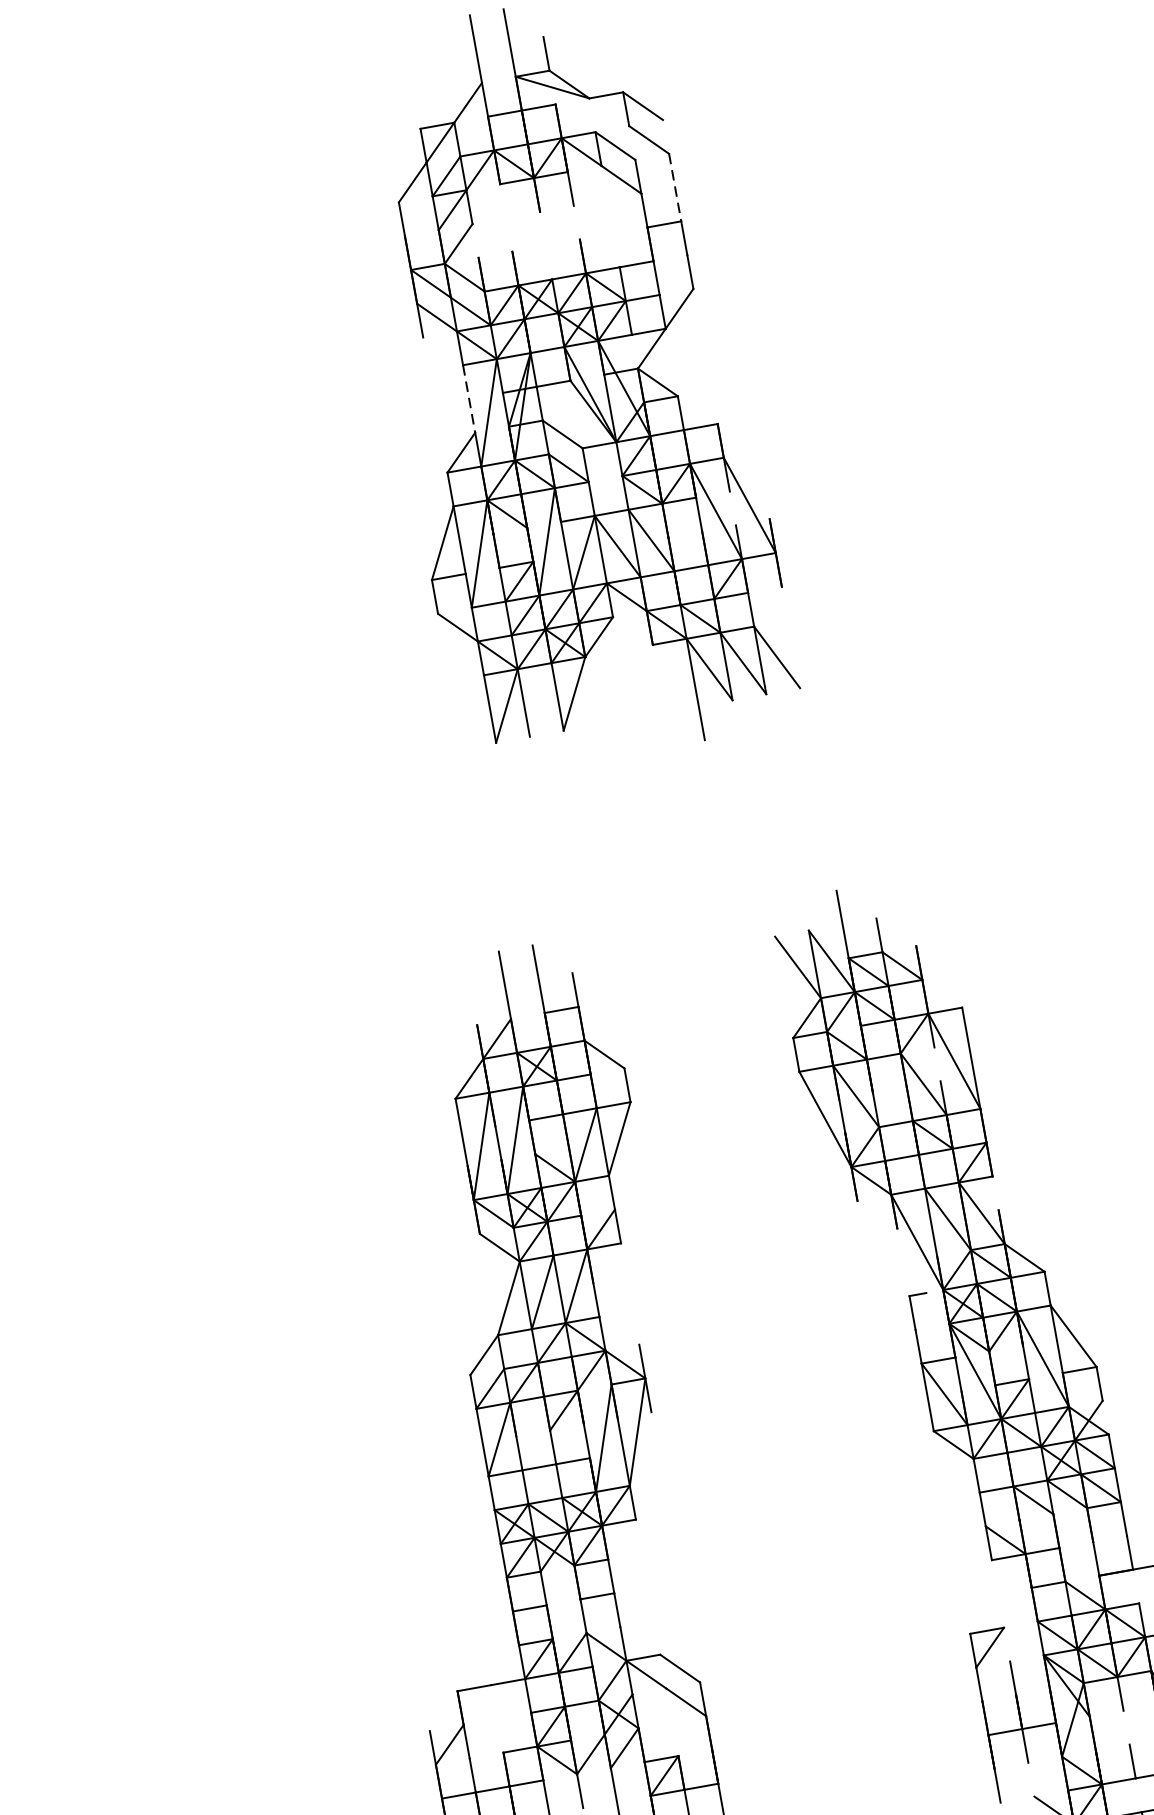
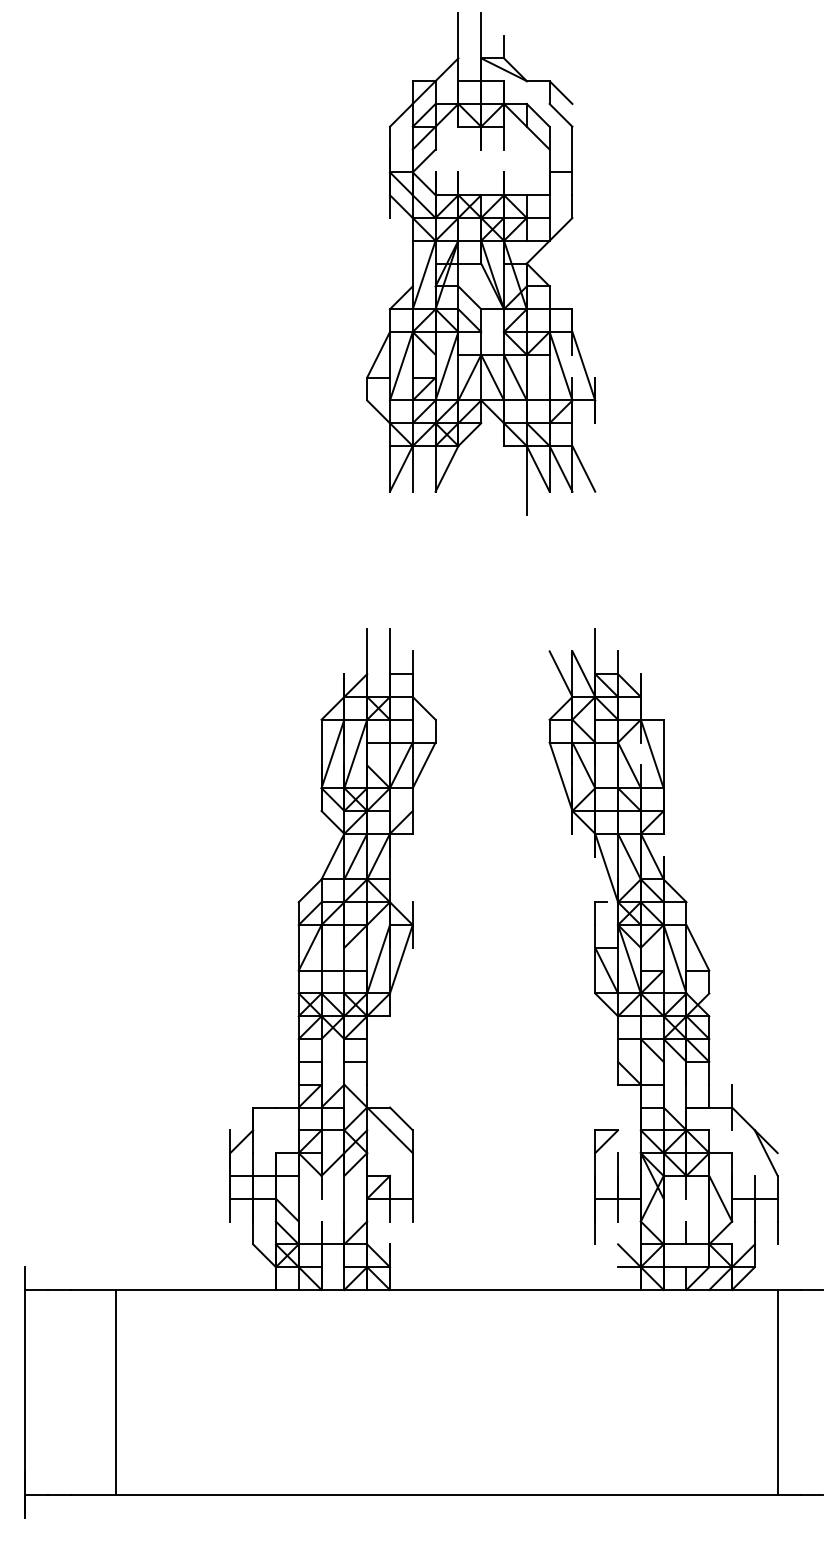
line: (675, 187) -> (572, 149), dashed -> solid
line: (468, 398) -> (412, 263), dashed -> solid

